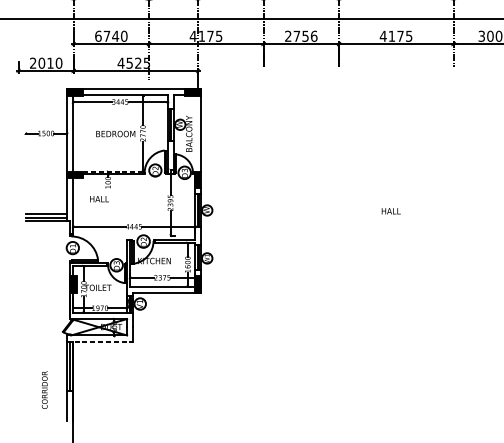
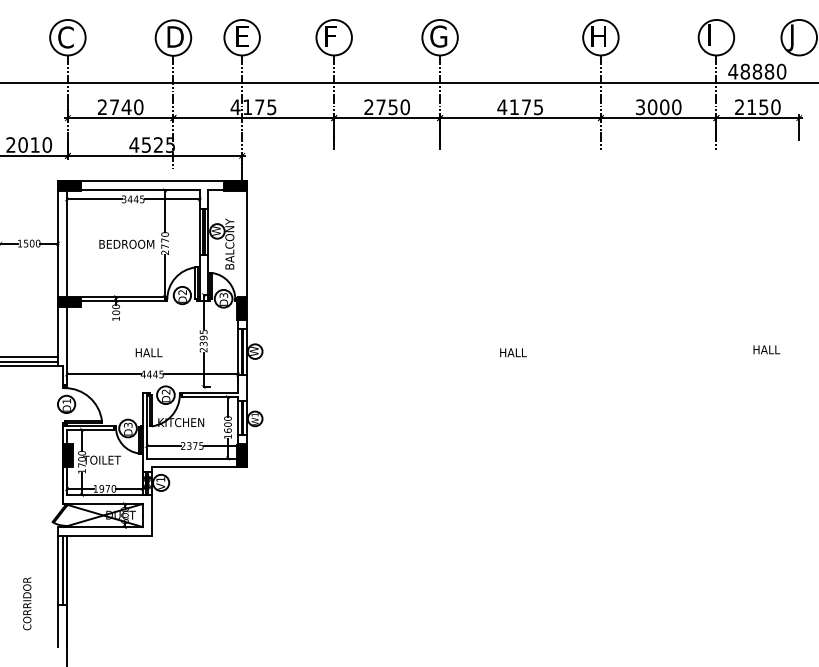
text: (314, 35) -> (405, 106), 2756 -> 2750
text: (98, 36) -> (102, 107), 6740 -> 2740
line: (113, 171) -> (123, 296), dashed -> solid
text: (99, 198) -> (148, 352), moved
line: (99, 341) -> (104, 535), dashed -> solid

